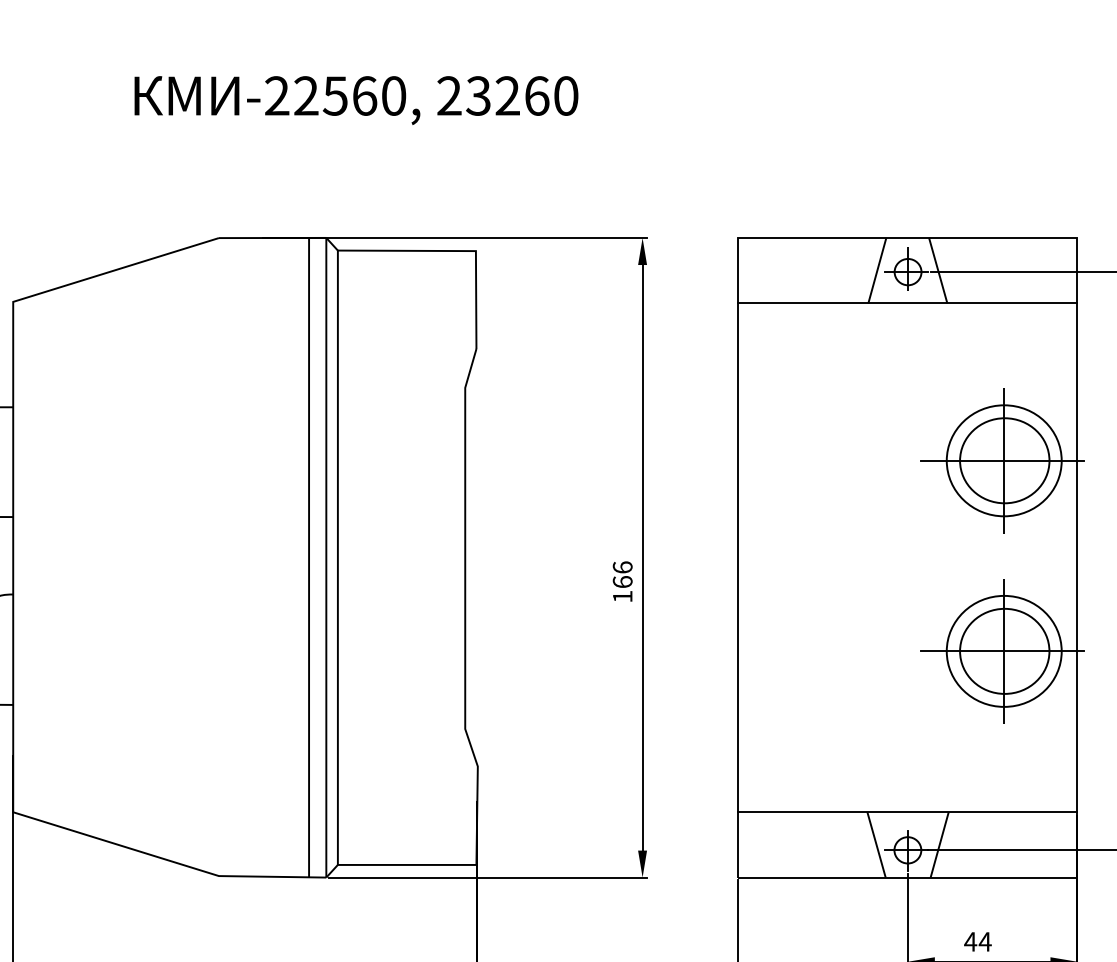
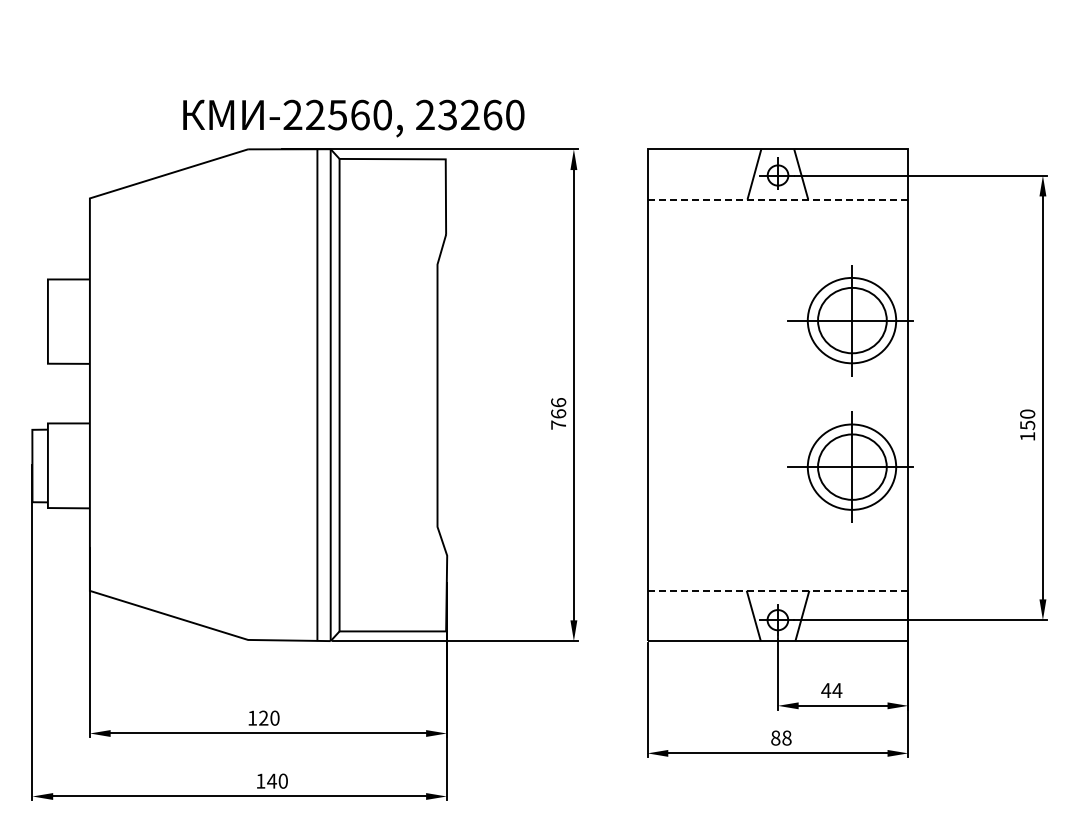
text: (355, 100) -> (353, 118), moved
line: (908, 303) -> (778, 199), solid -> dashed
text: (622, 595) -> (558, 424), 166 -> 766
line: (908, 811) -> (778, 590), solid -> dashed

